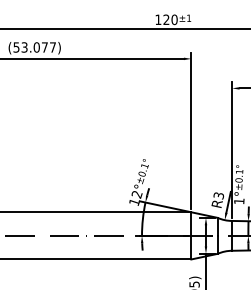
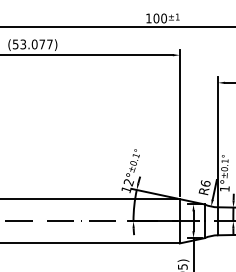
text: (166, 19) -> (156, 18), 120 -> 100
text: (218, 195) -> (205, 183), R3 -> R6

